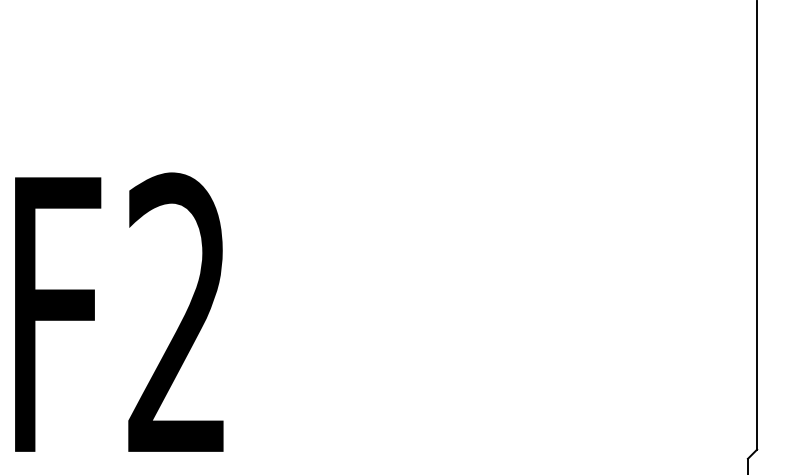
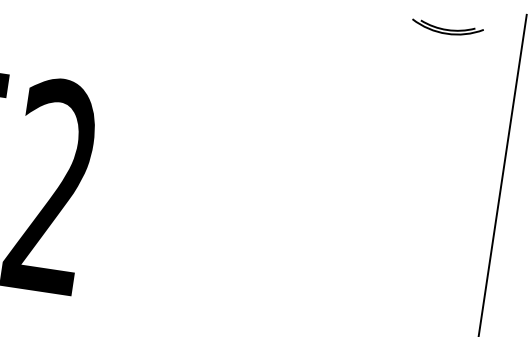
part: (657, 34) -> (447, 29), added

